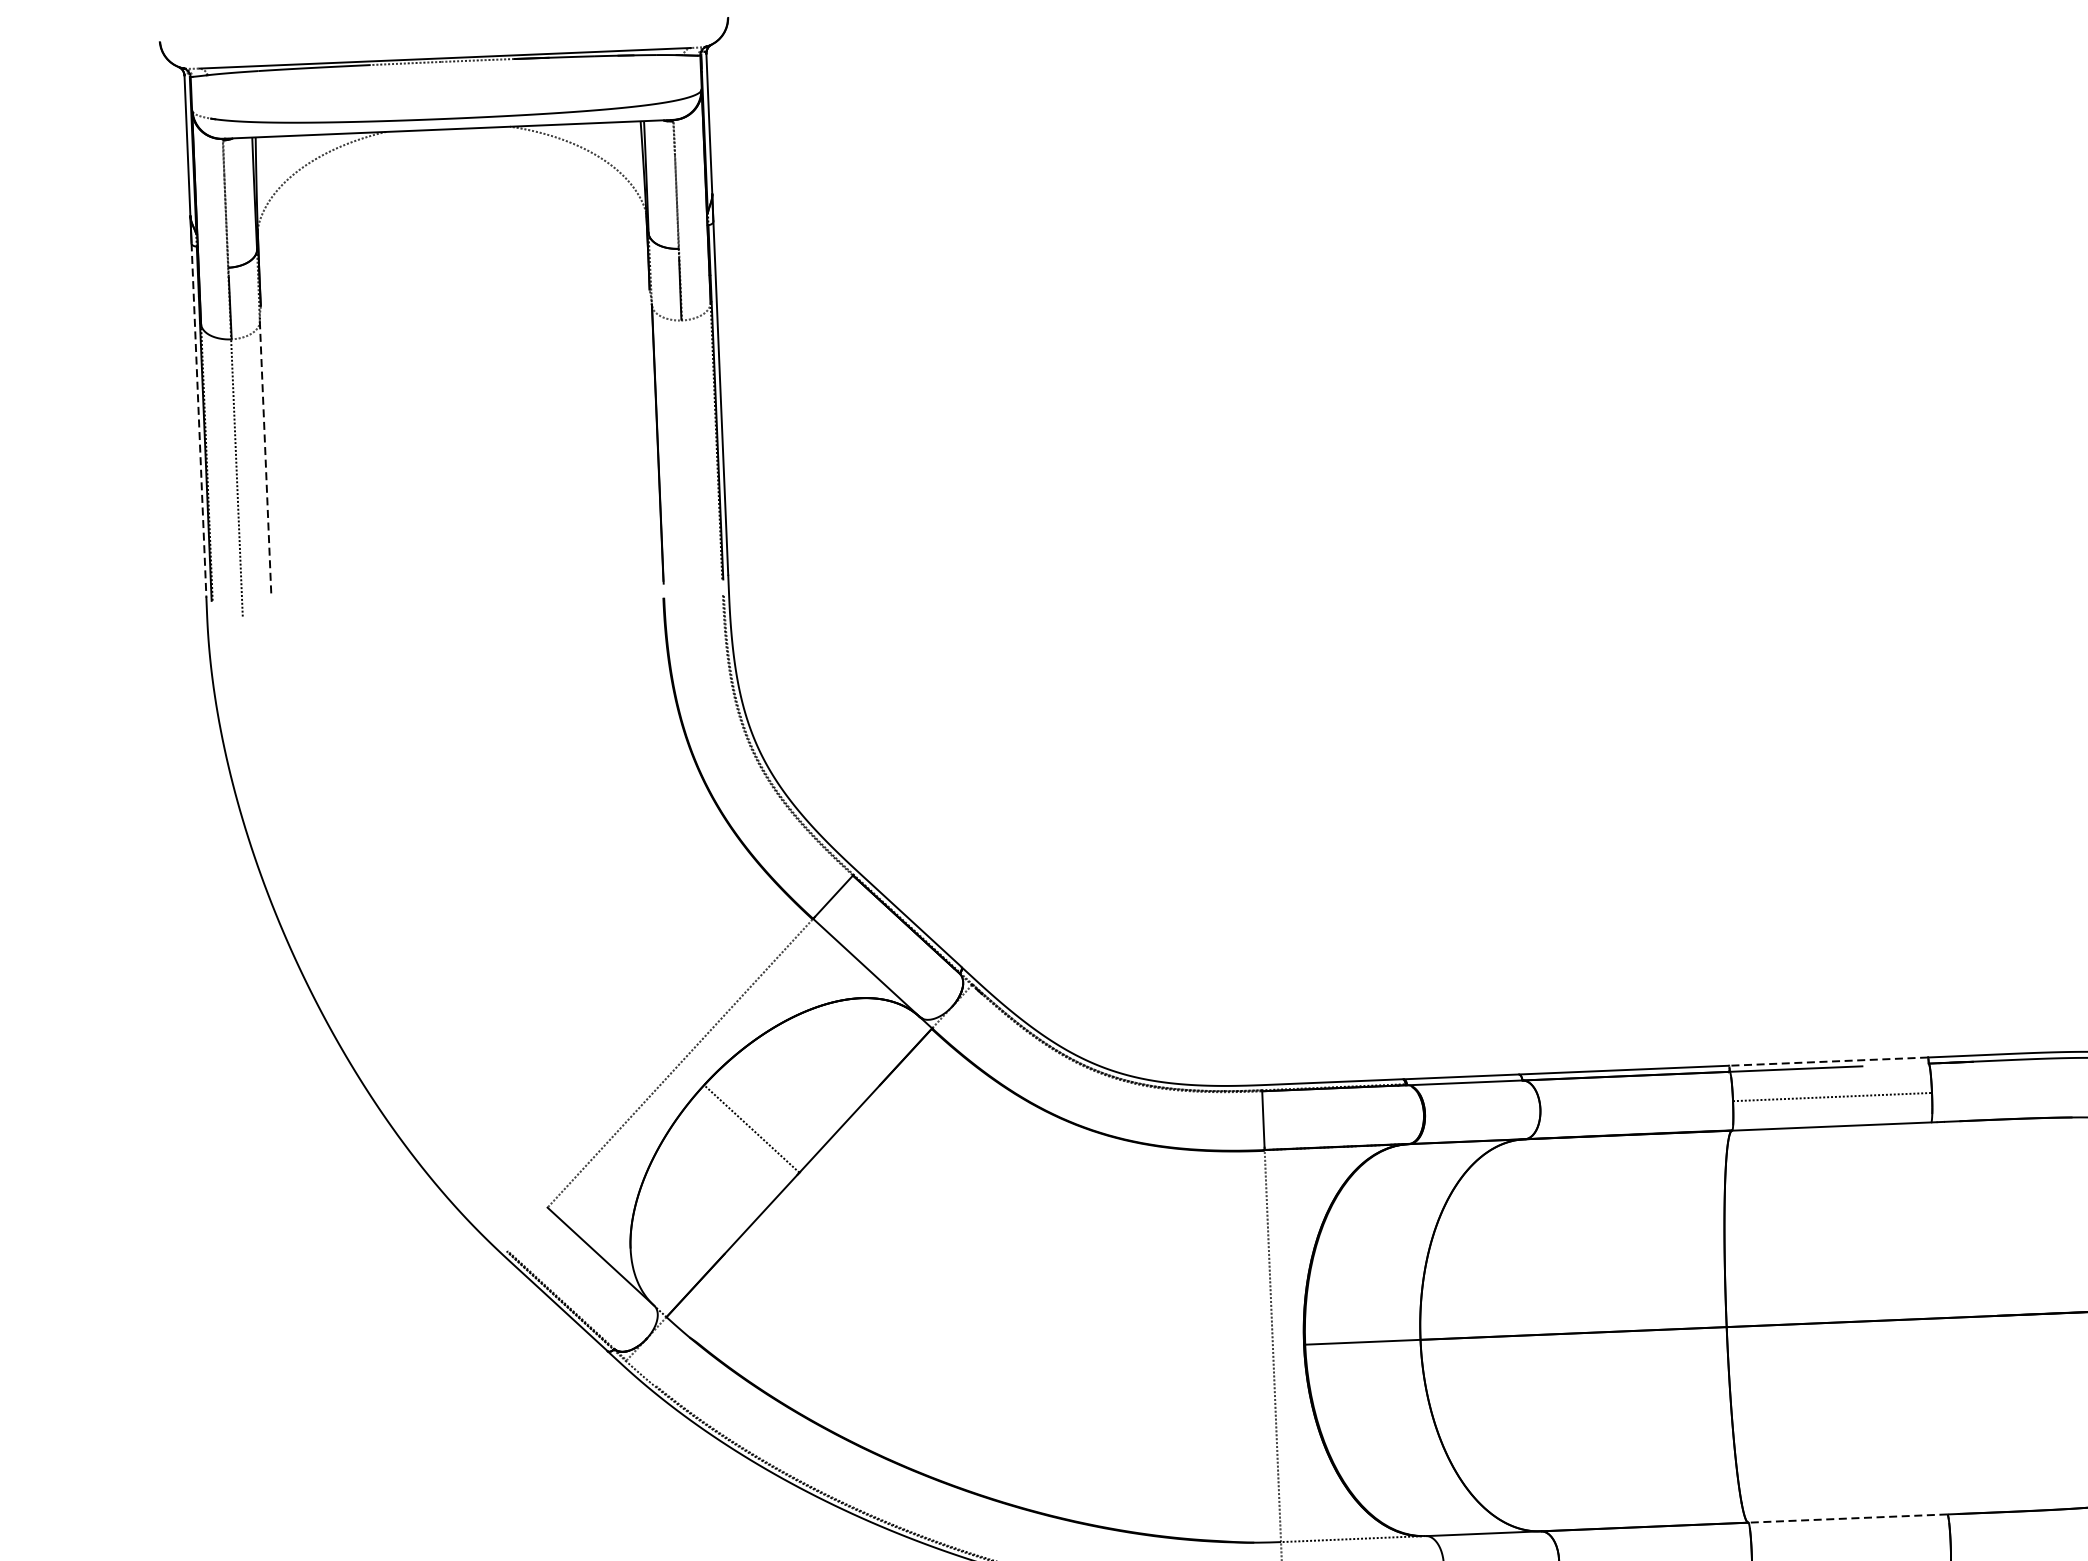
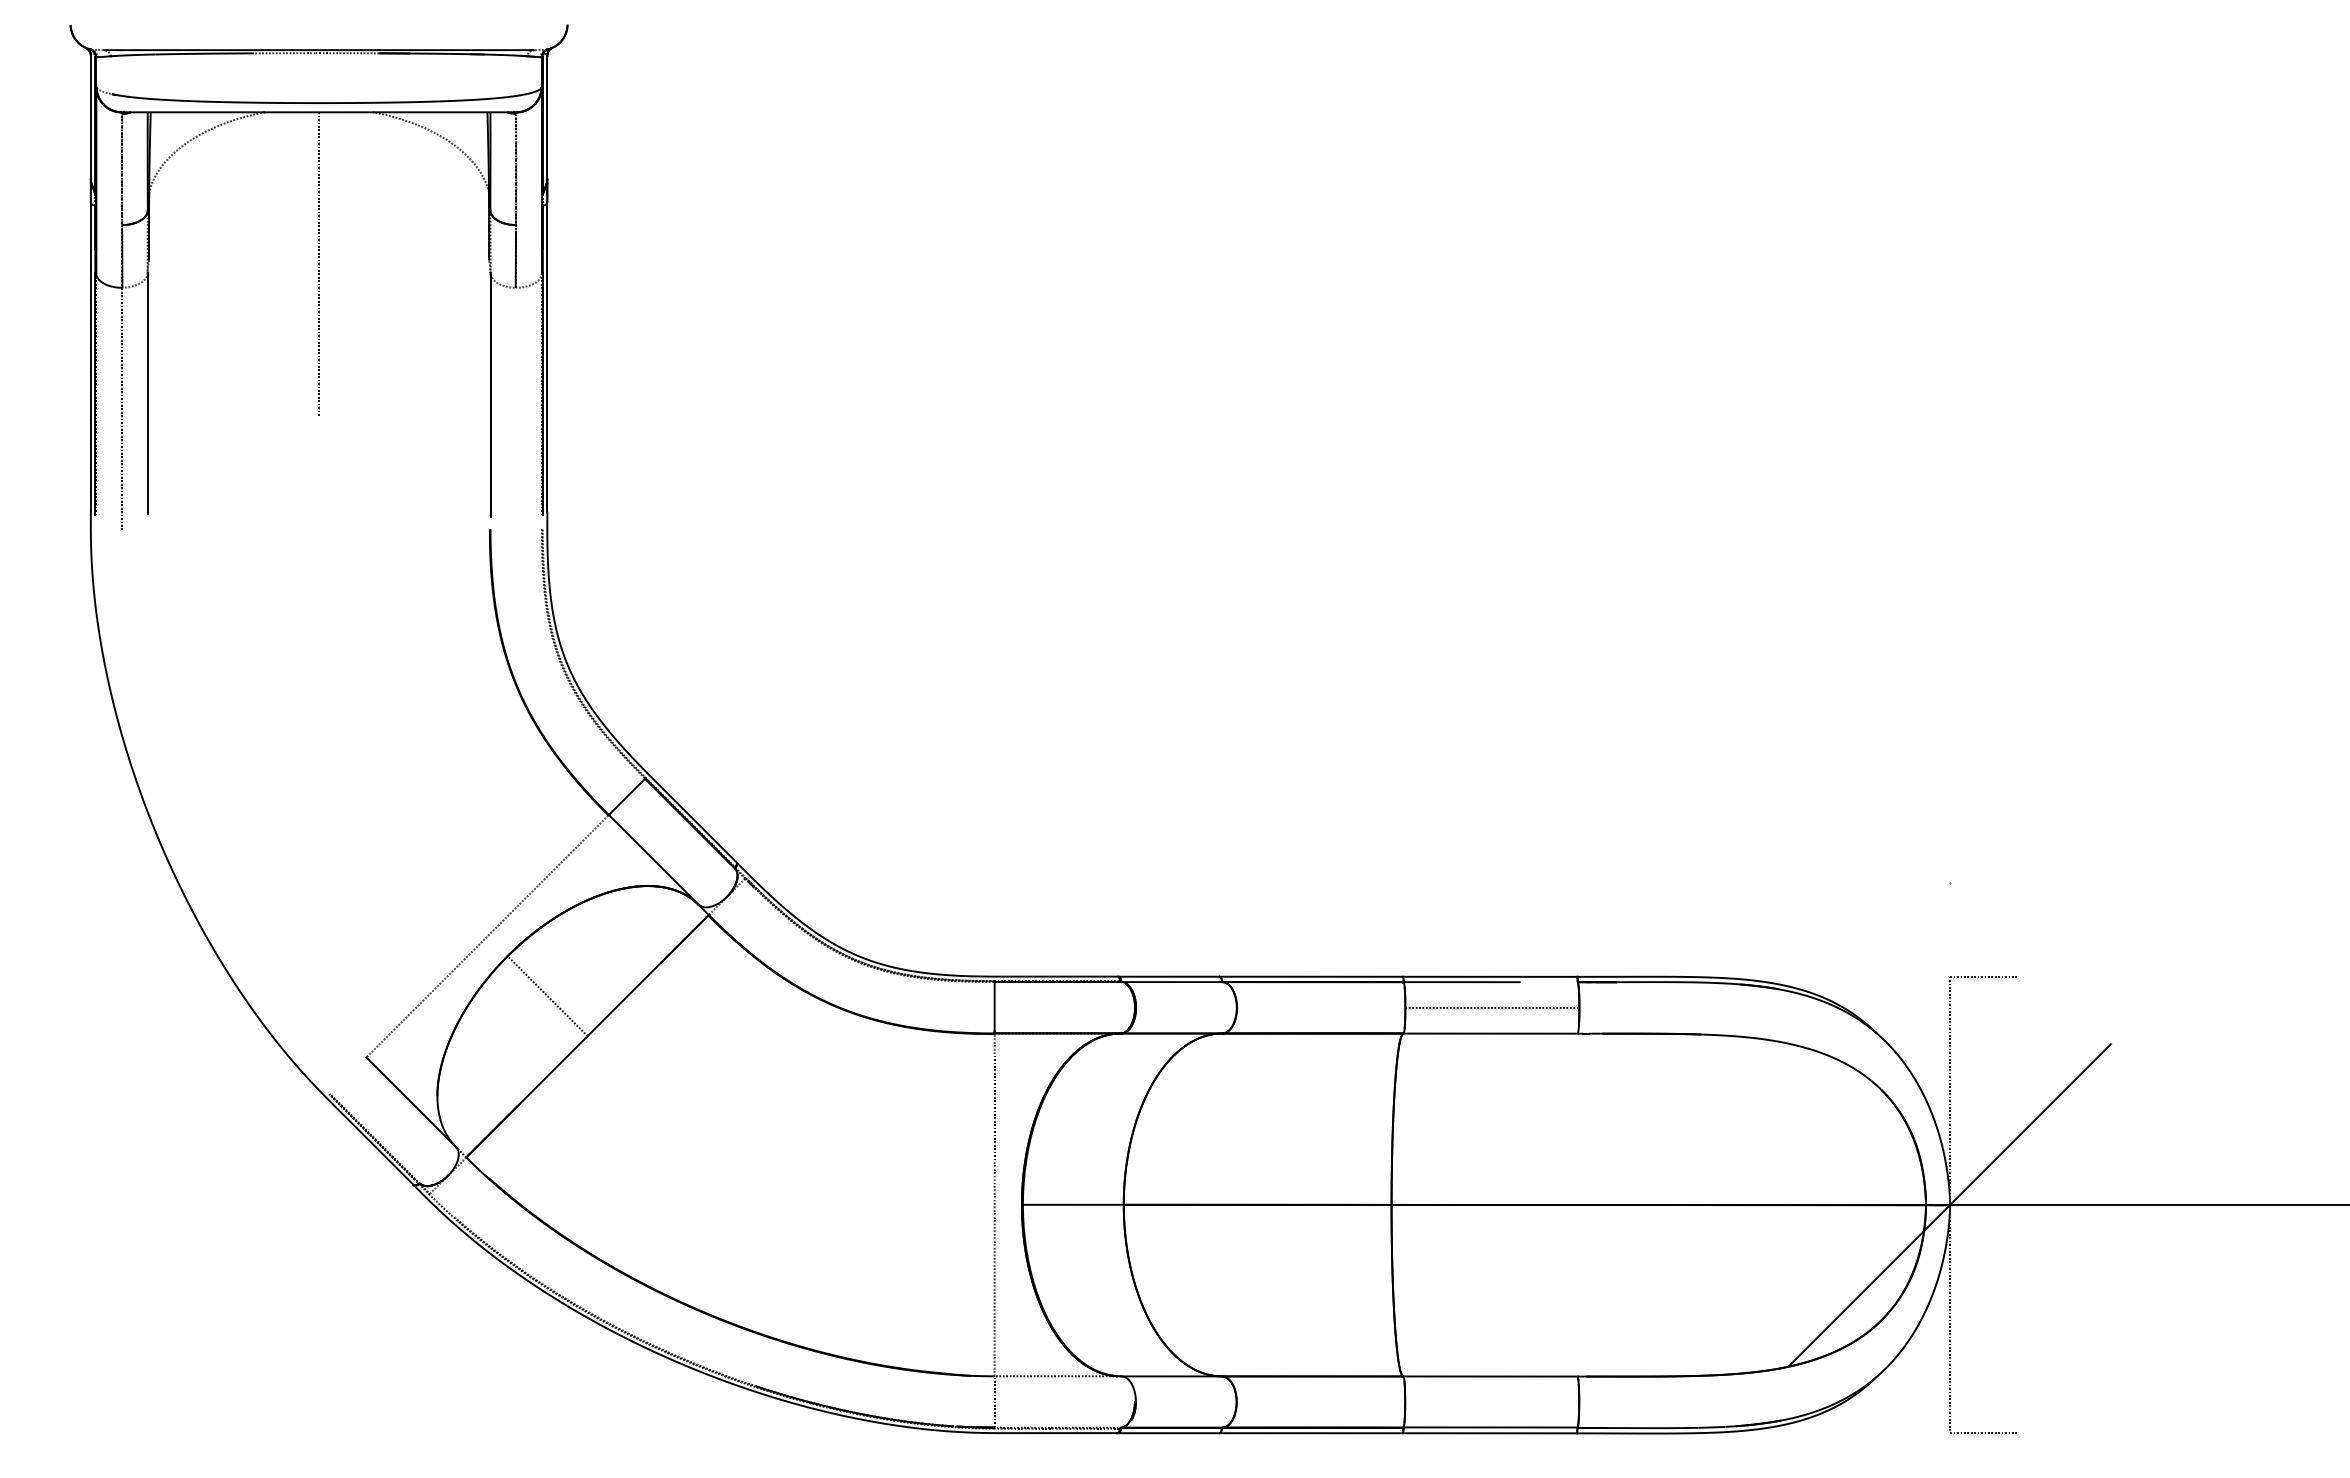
line: (455, 303) -> (319, 264), added
line: (198, 420) -> (90, 357), dashed -> solid
line: (265, 459) -> (147, 393), dashed -> solid
line: (1827, 1061) -> (1489, 976), dashed -> solid
line: (1846, 1518) -> (1489, 1376), dashed -> solid

